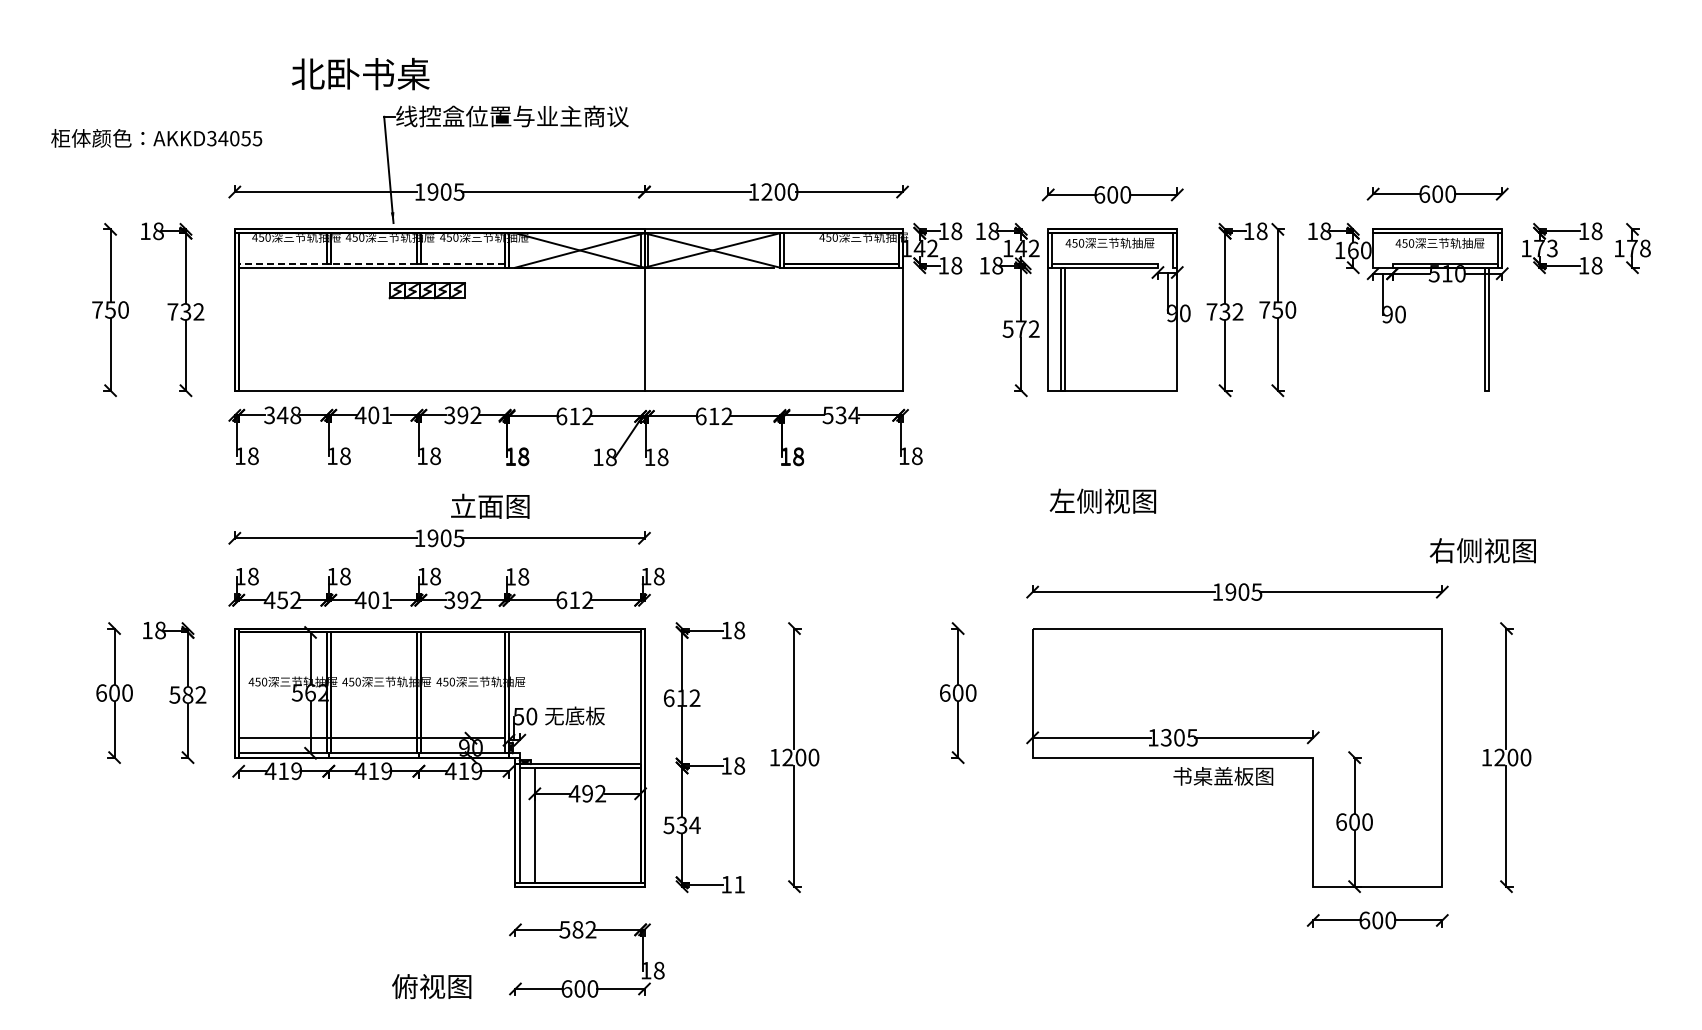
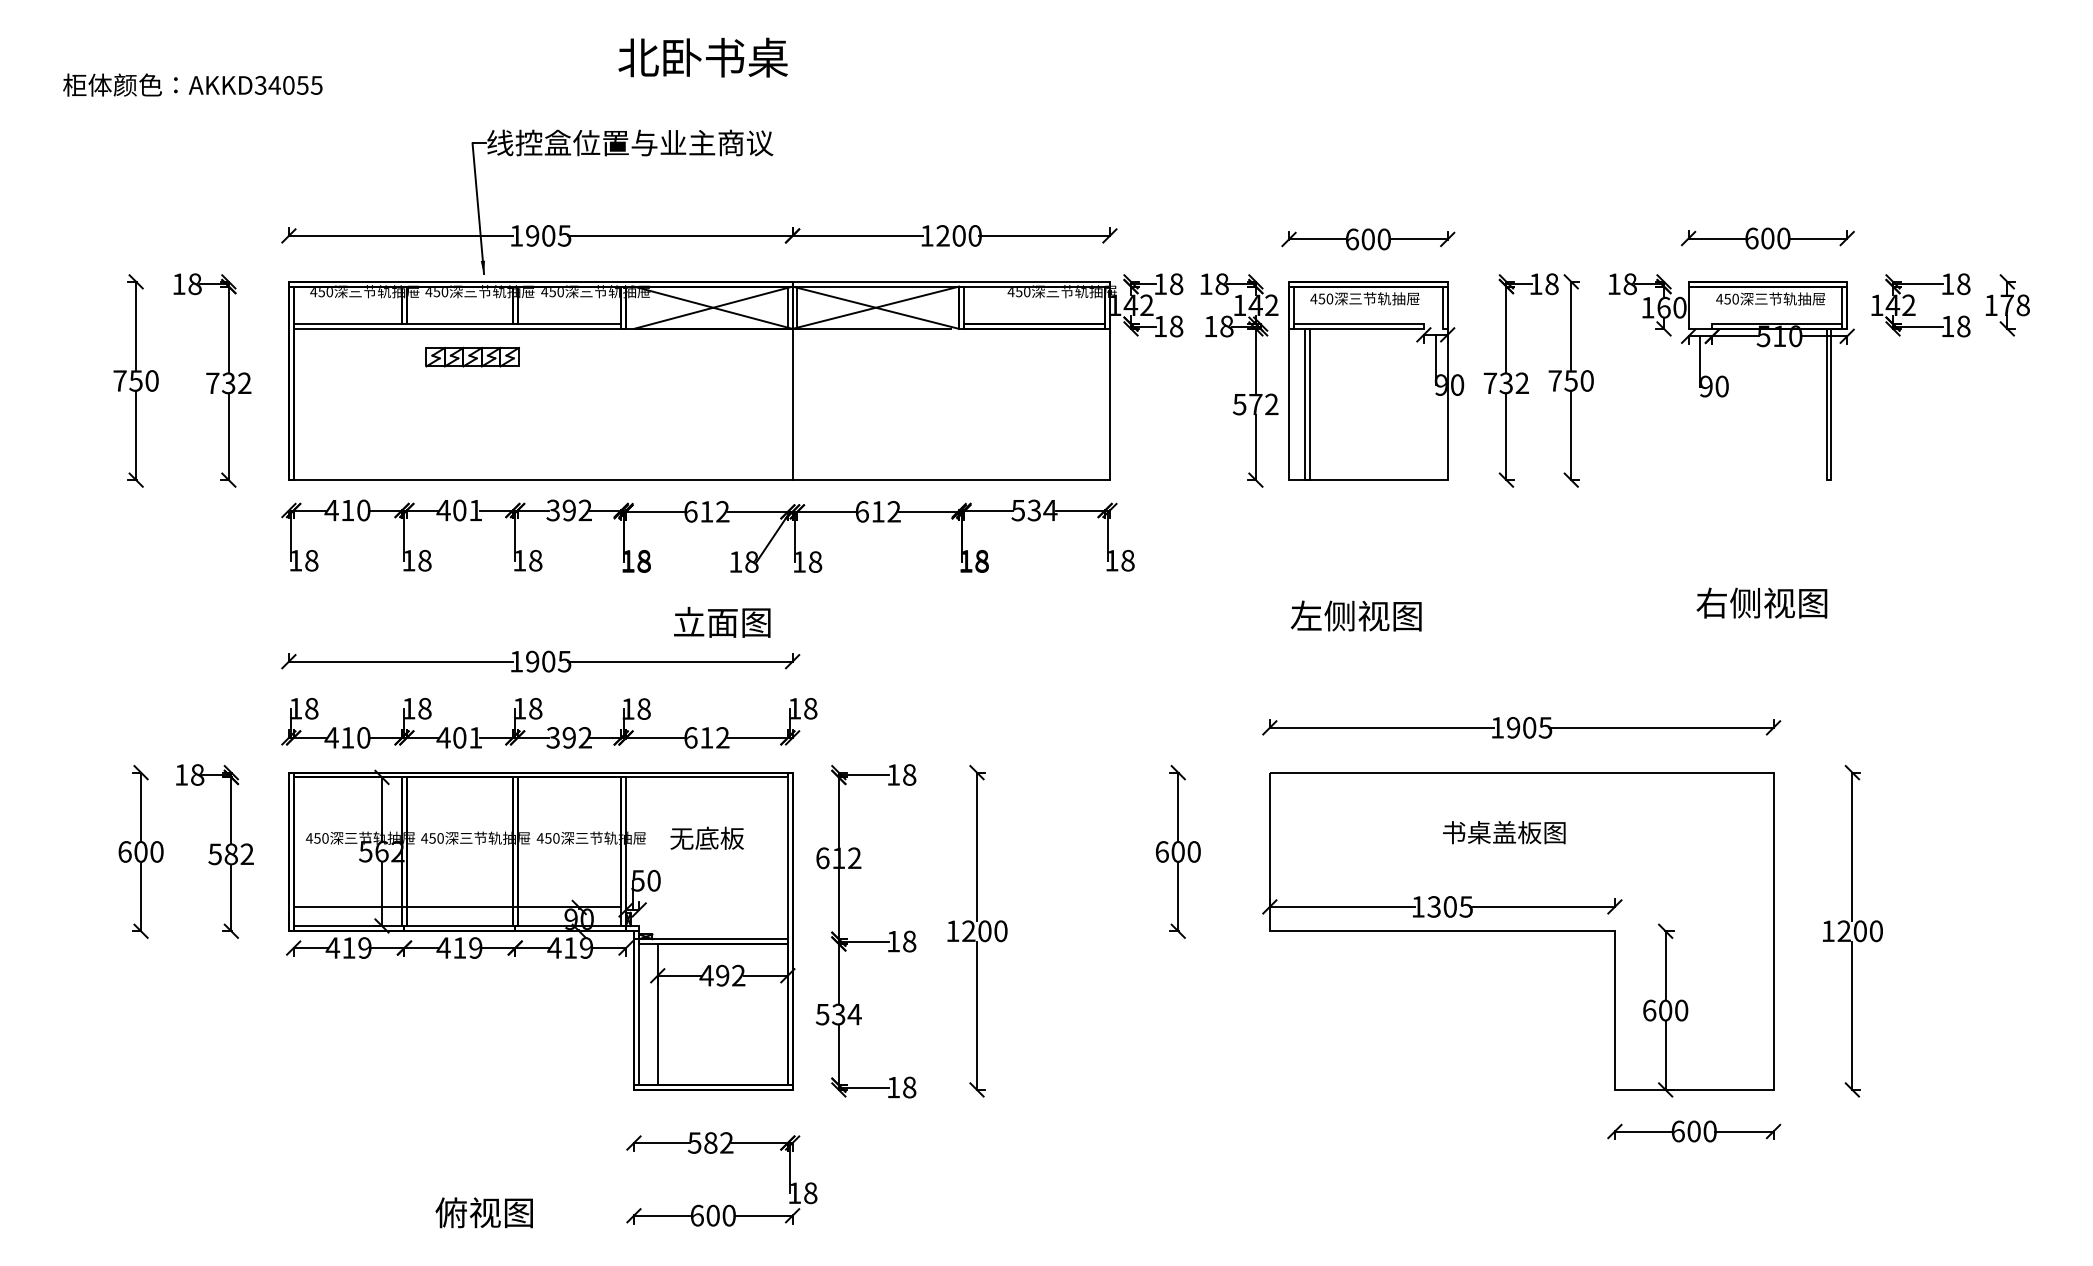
text: (360, 73) -> (702, 56), moved
text: (156, 138) -> (192, 85), moved
text: (1545, 248) -> (1900, 305), 173 -> 142
line: (371, 263) -> (456, 323), dashed -> solid
part: (426, 290) -> (471, 356), moved
text: (282, 415) -> (347, 510), 348 -> 410
text: (490, 505) -> (722, 621), moved
text: (1482, 550) -> (1761, 602), moved
text: (289, 600) -> (356, 738), 452 -> 410
text: (574, 715) -> (706, 837), moved
text: (1223, 776) -> (1504, 832), moved
text: (739, 884) -> (909, 1087), 11 -> 18
text: (431, 986) -> (484, 1212), moved

